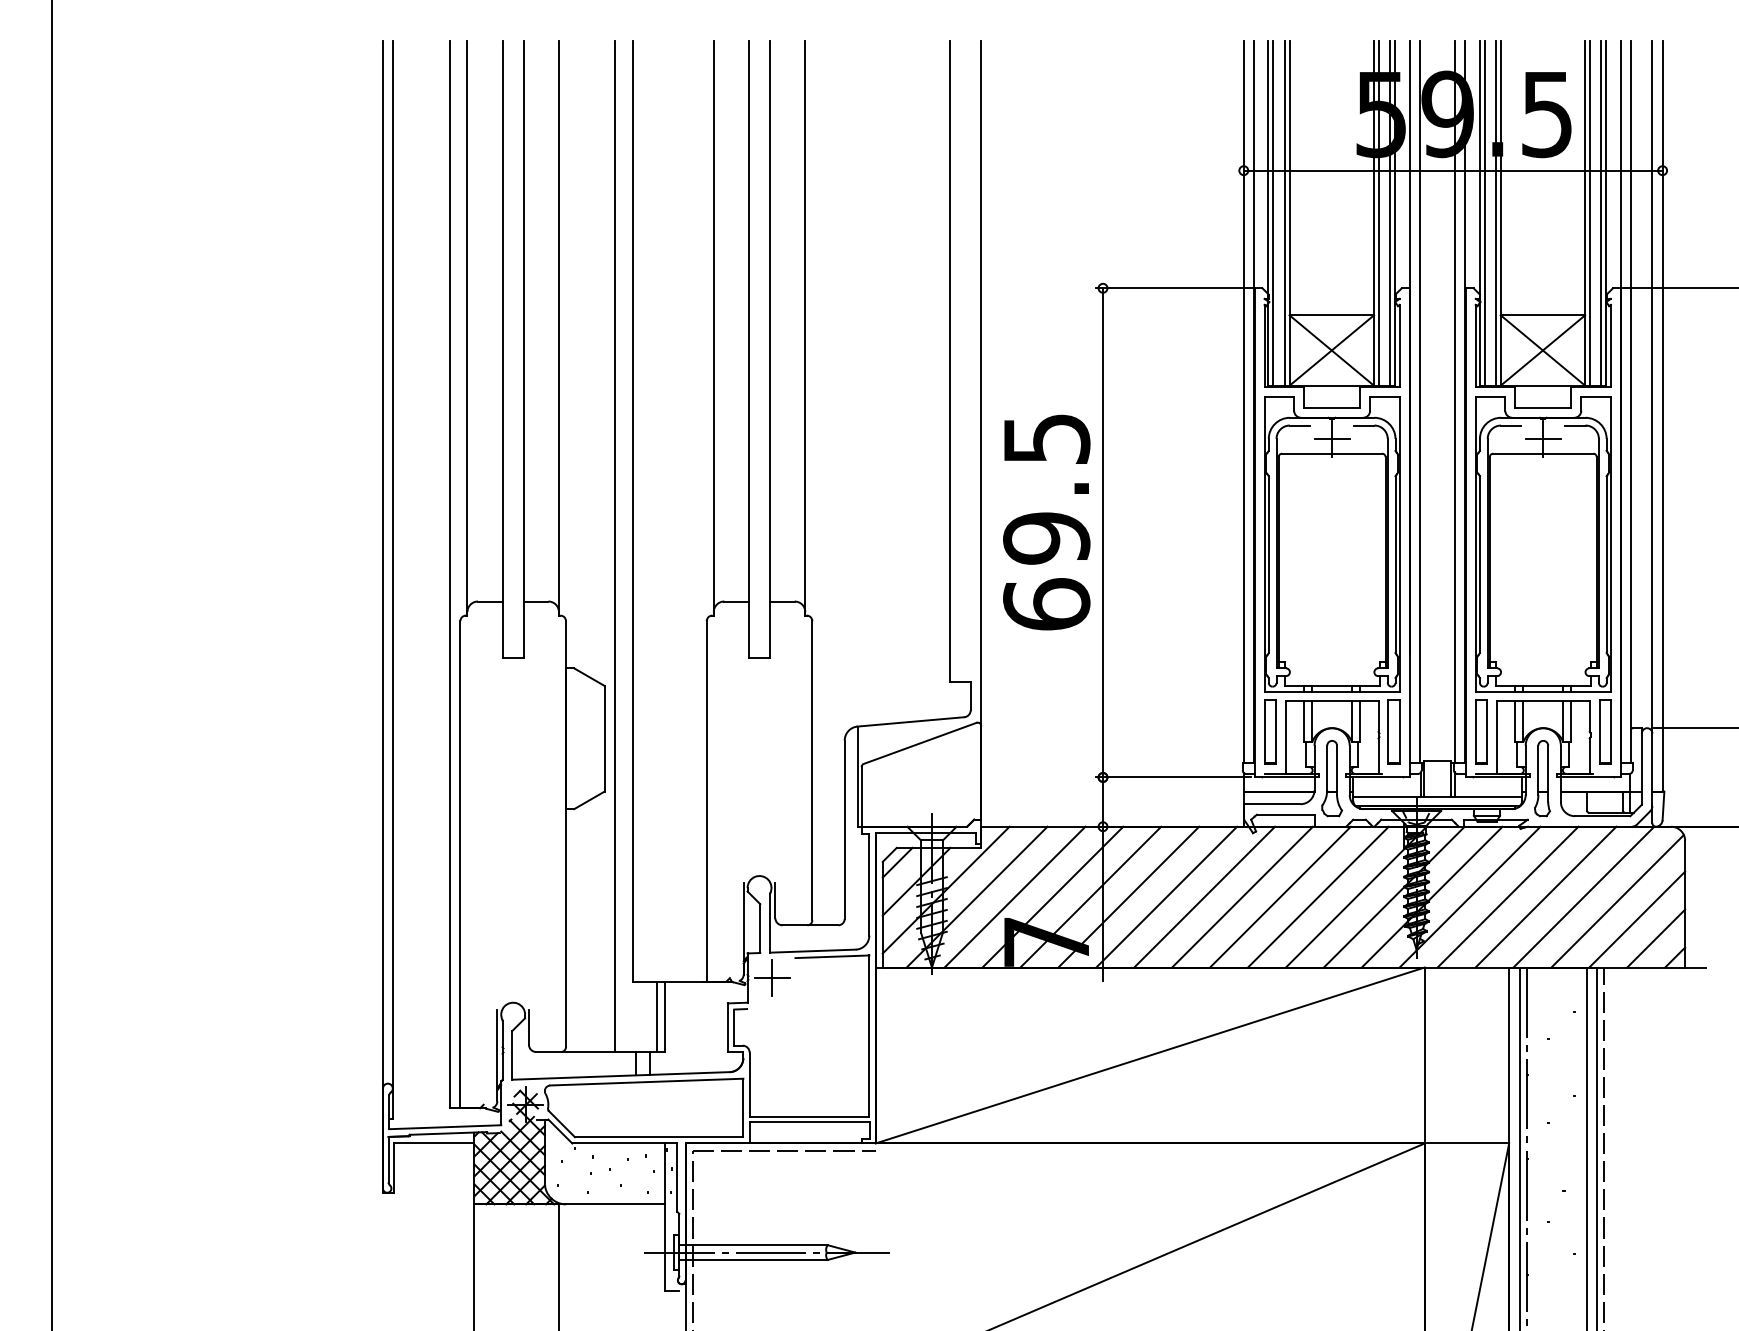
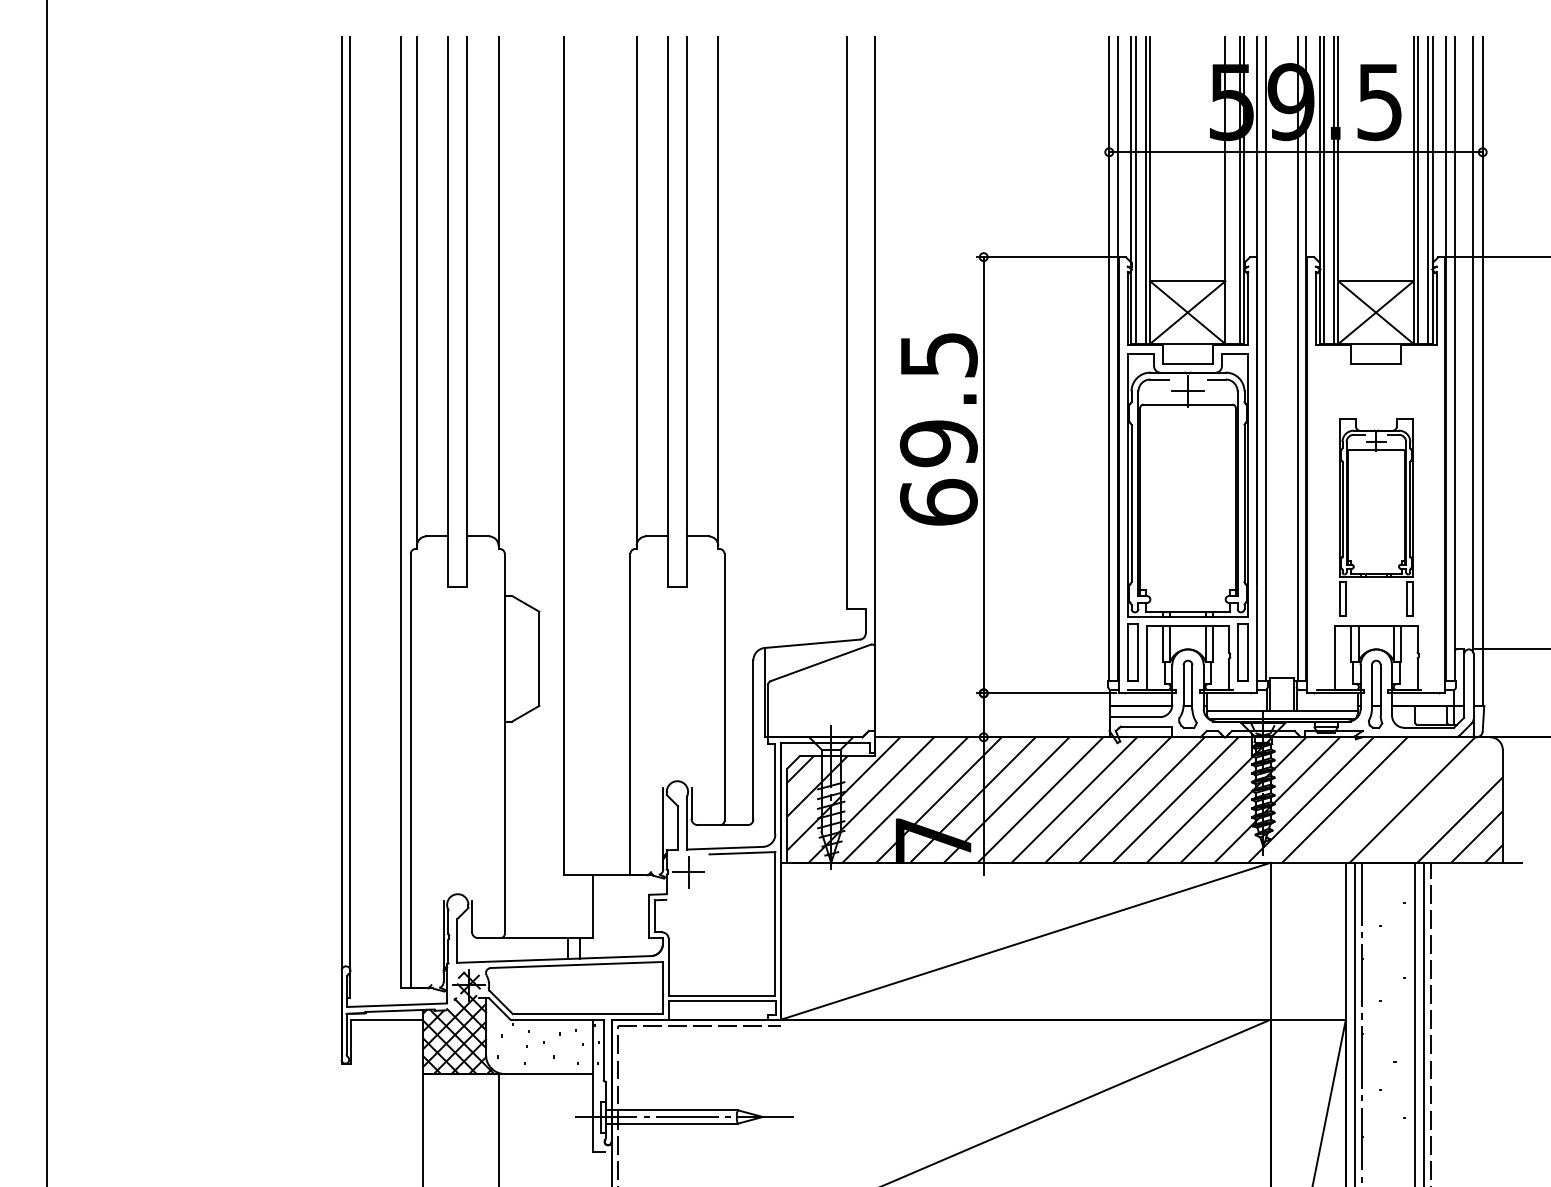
line: (1378, 213) -> (1229, 190), removed
text: (1046, 522) -> (938, 429), moved
line: (615, 546) -> (549, 487), removed
part: (1543, 580) -> (1376, 517), size x0.6
line: (1545, 896) -> (1378, 799), removed
line: (1617, 901) -> (1442, 803), removed
line: (656, 1016) -> (585, 906), removed

